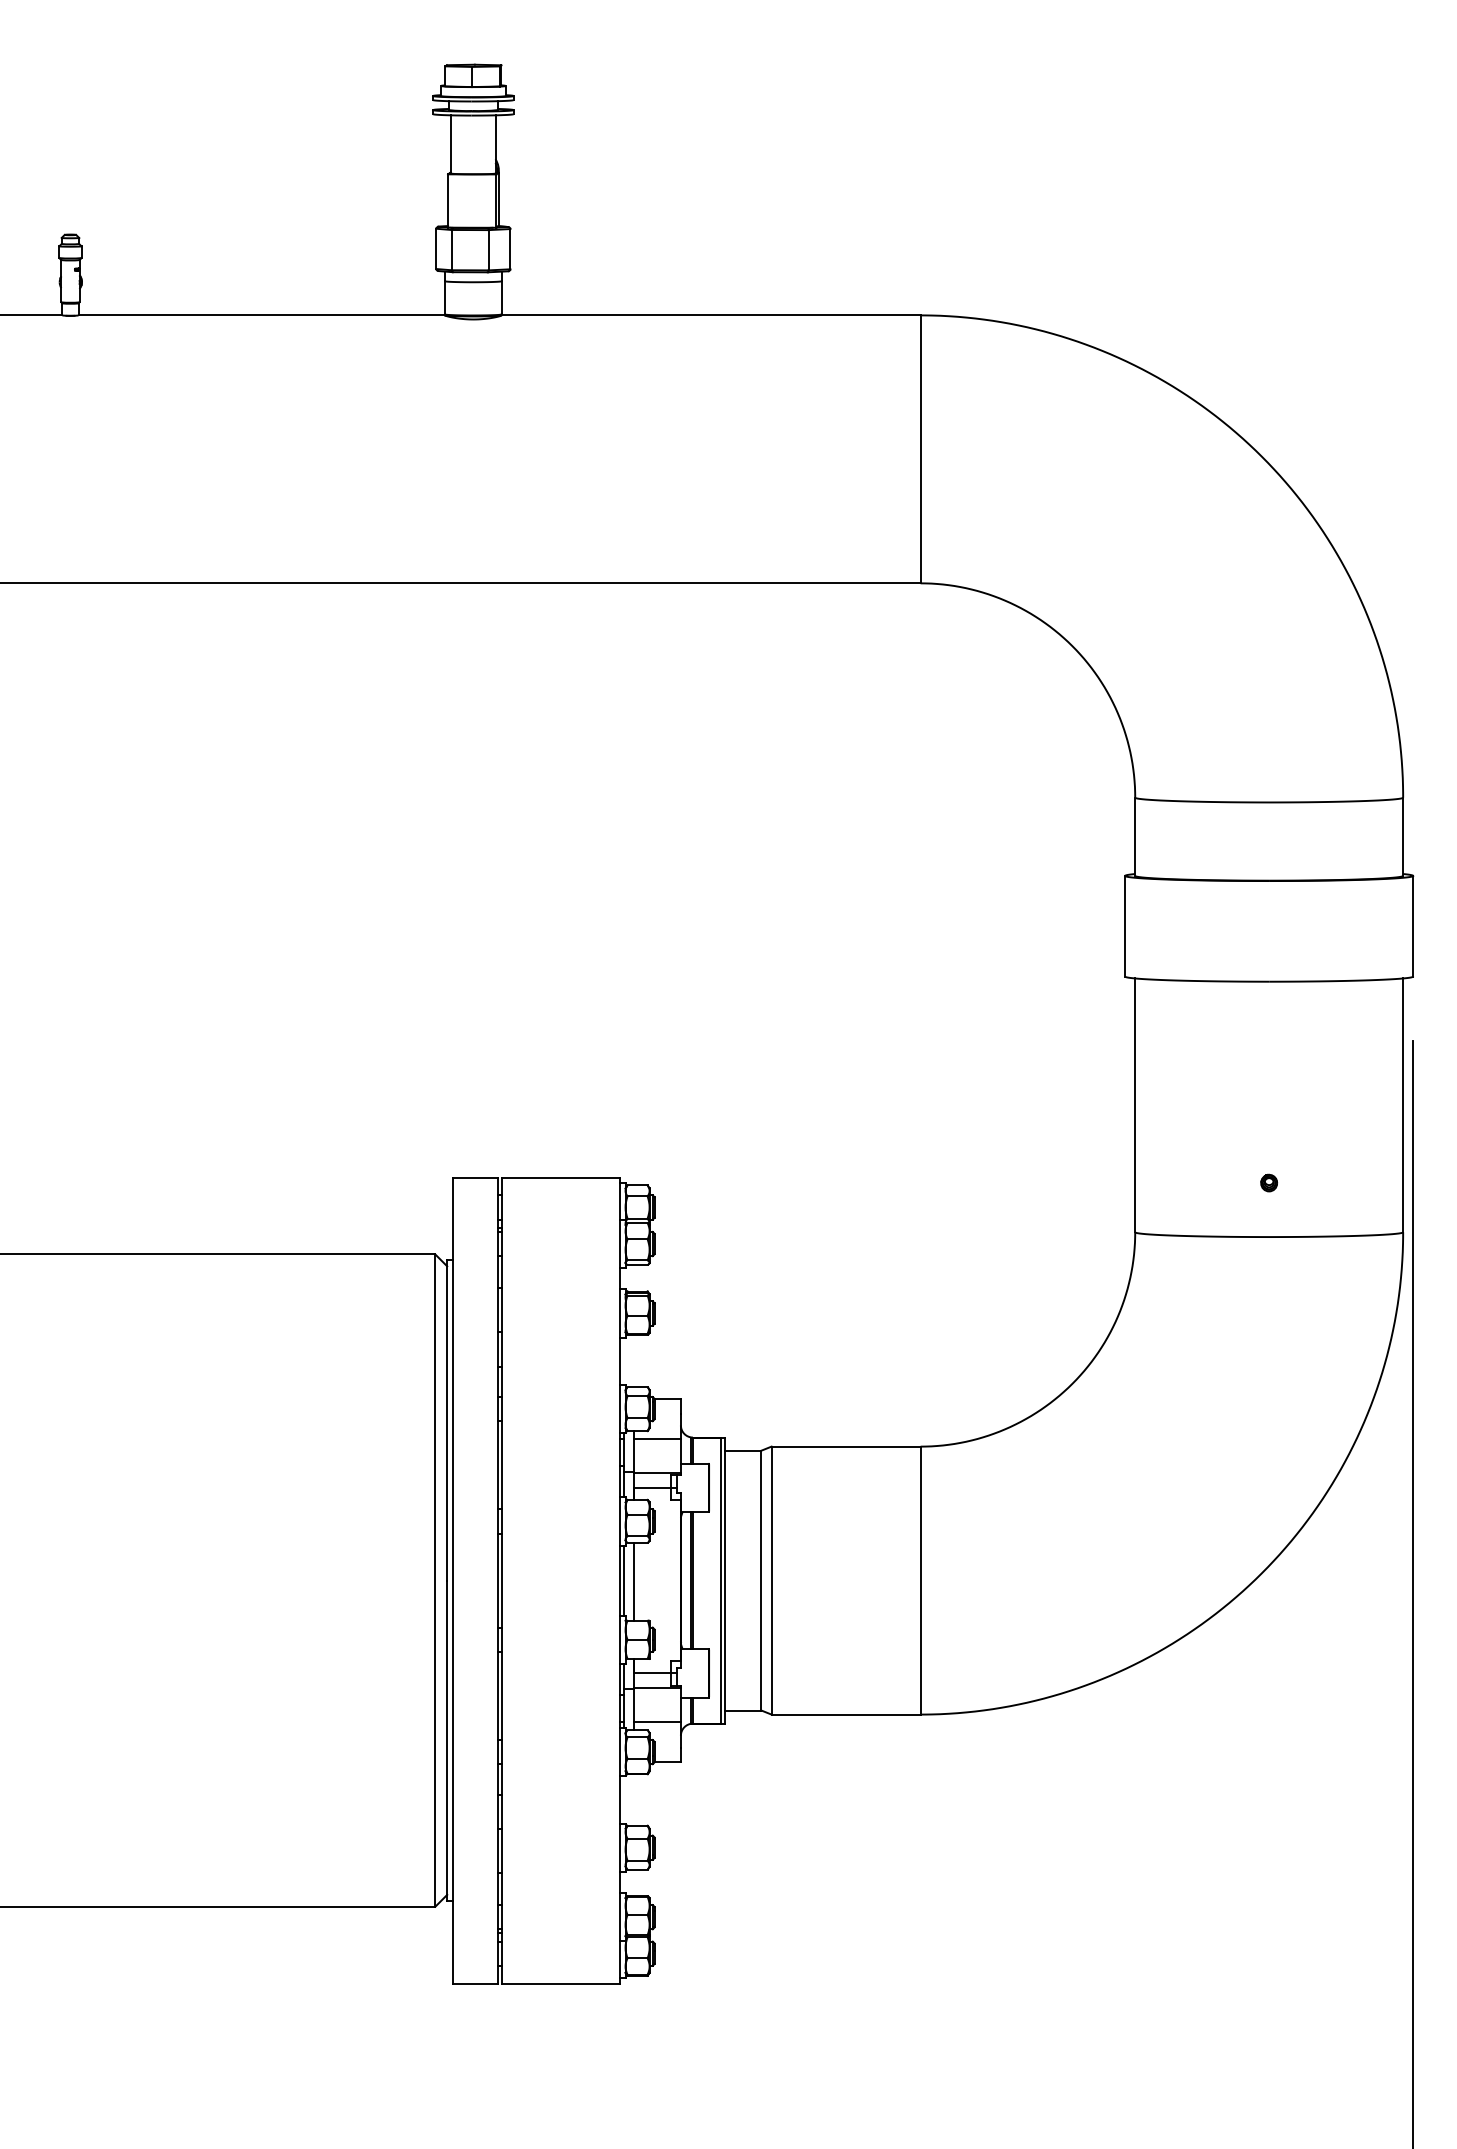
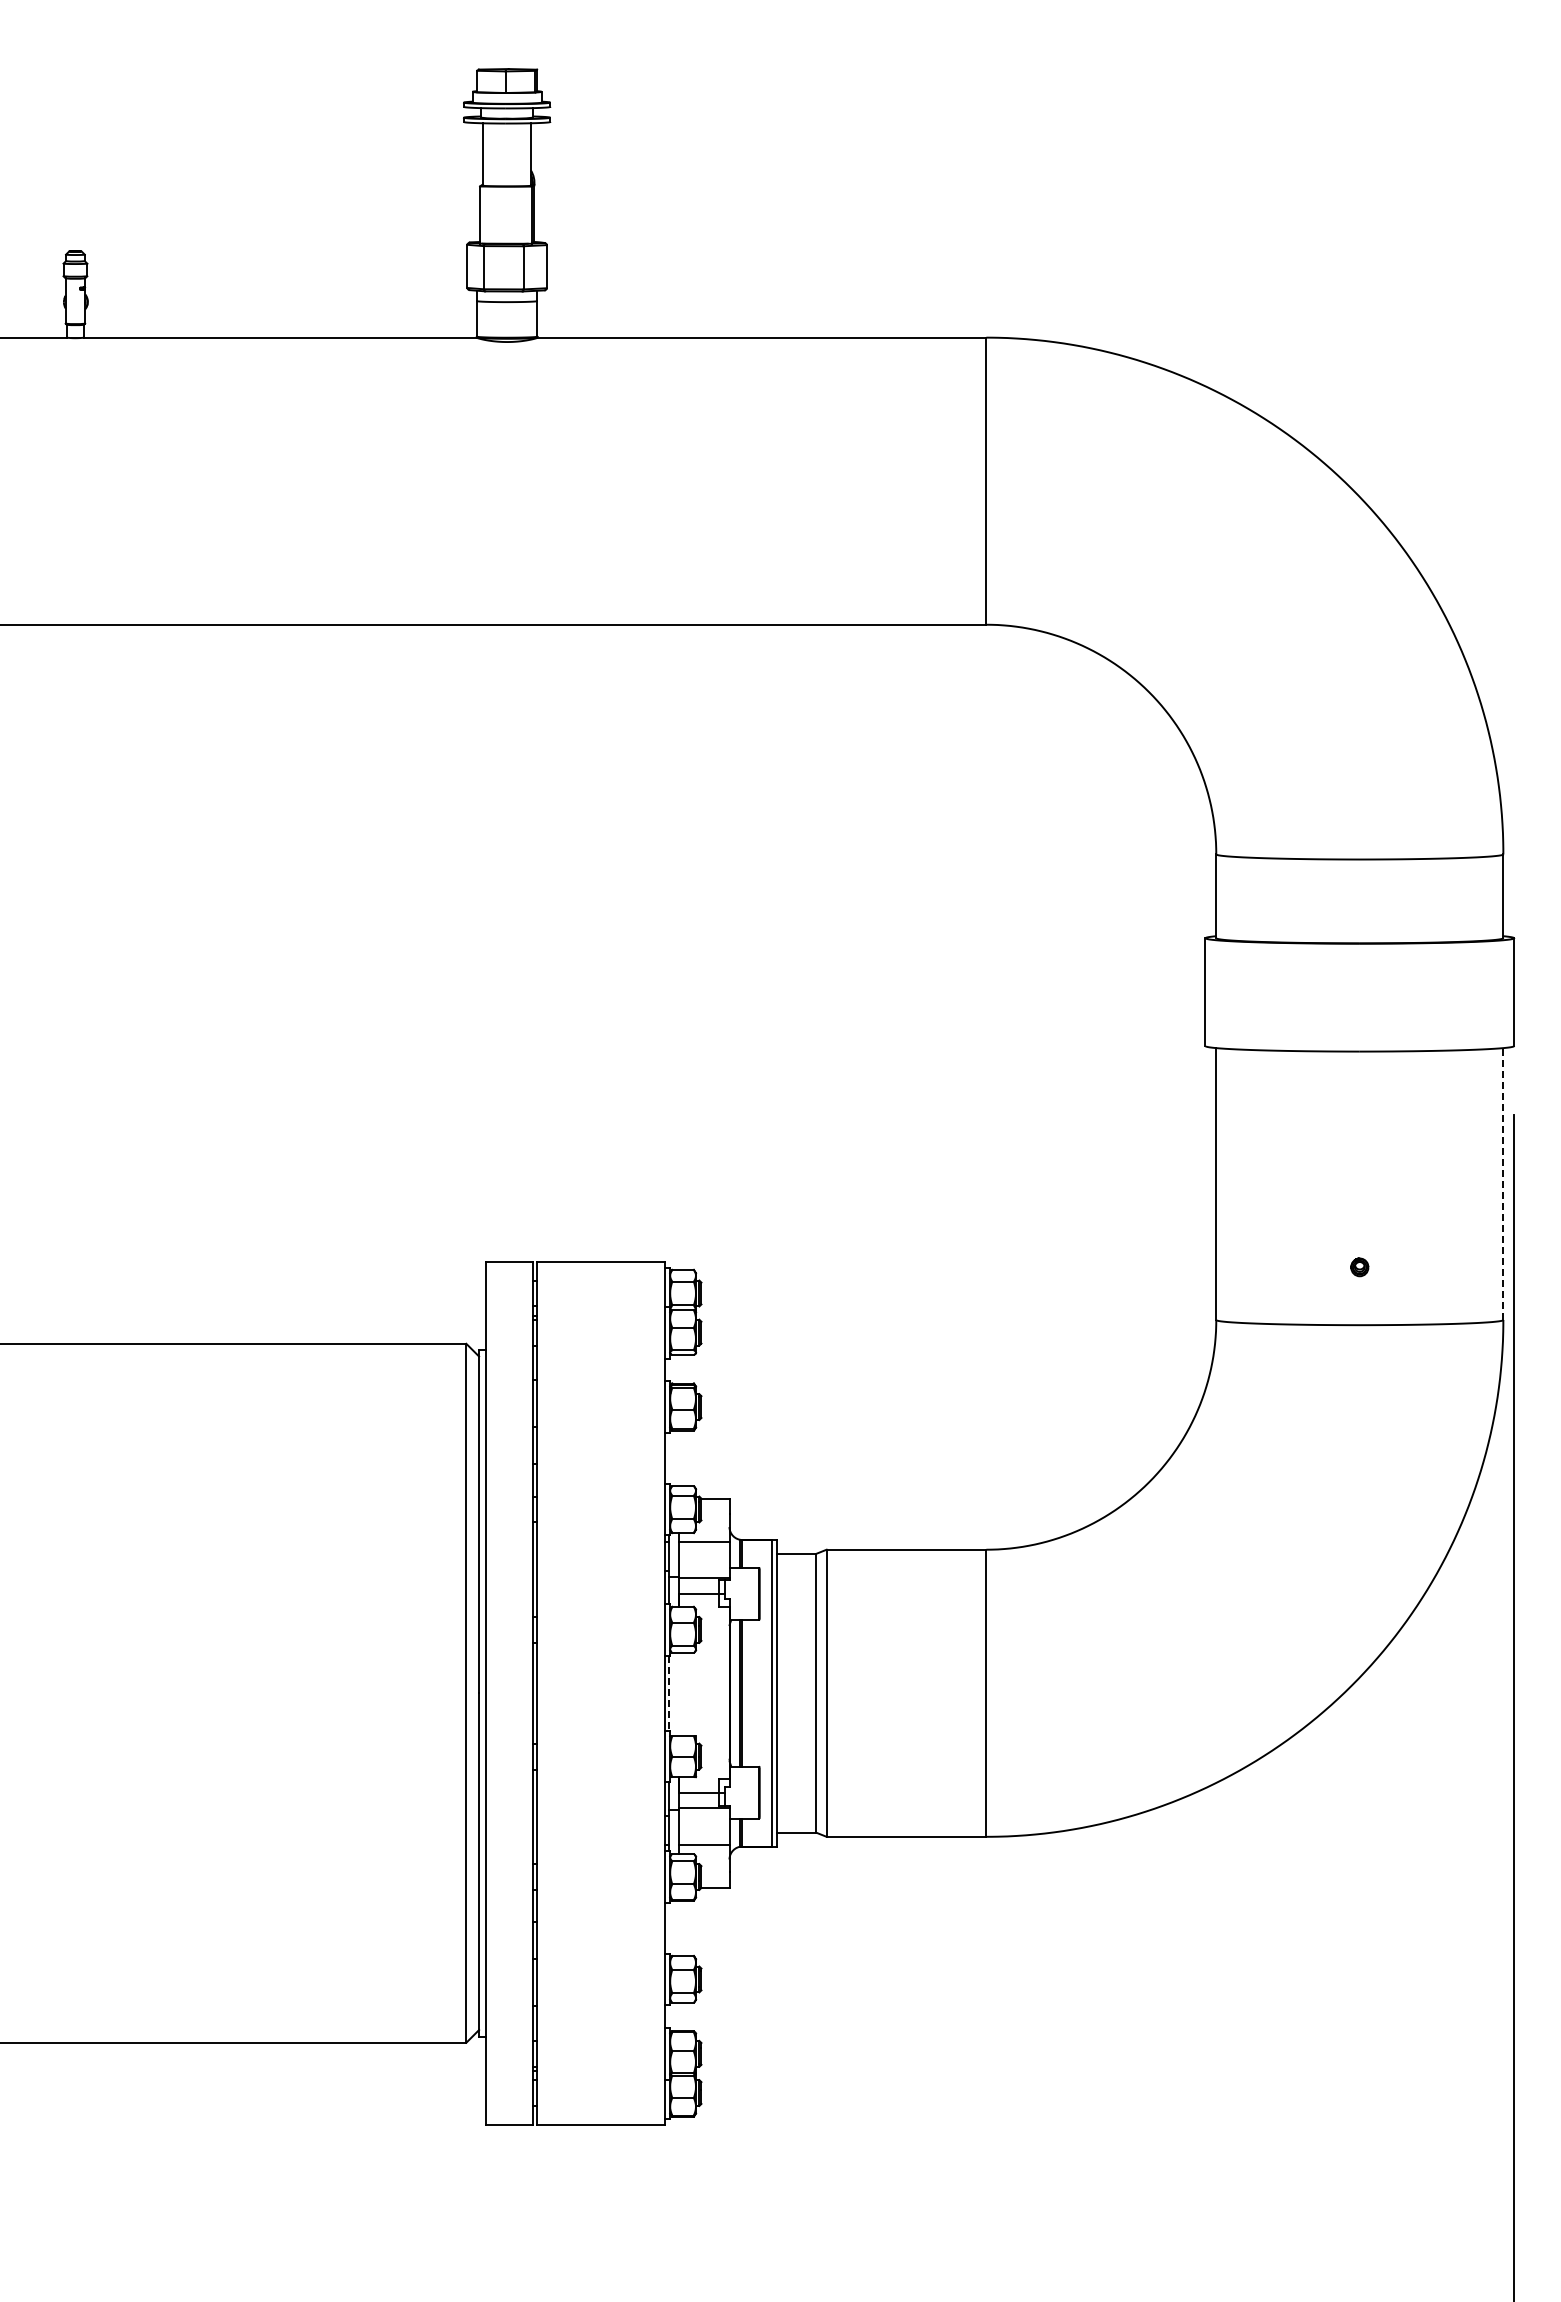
line: (1403, 1105) -> (1503, 1184), solid -> dashed
line: (624, 1580) -> (669, 1693), solid -> dashed
line: (633, 1581) -> (678, 1694), removed

